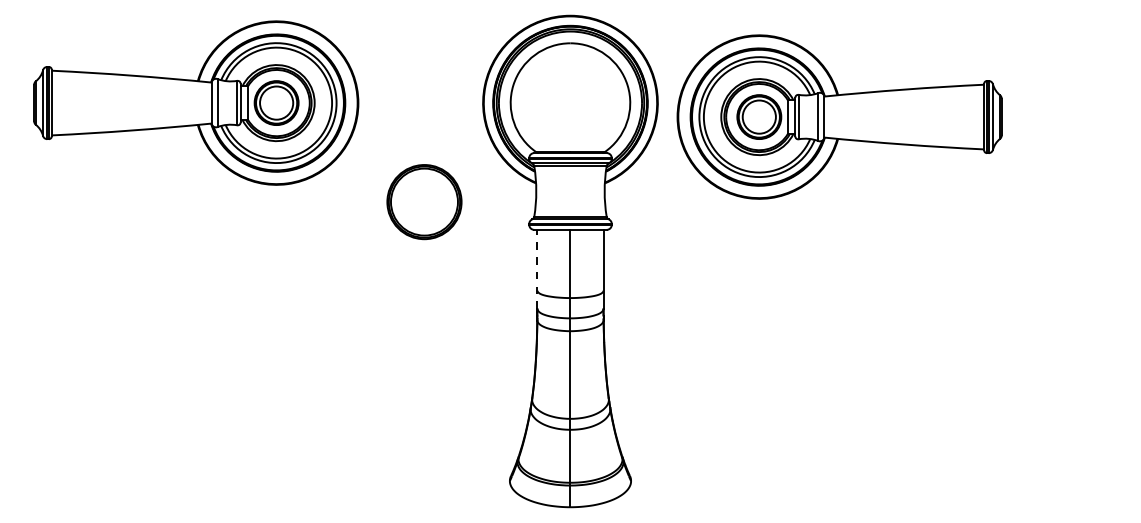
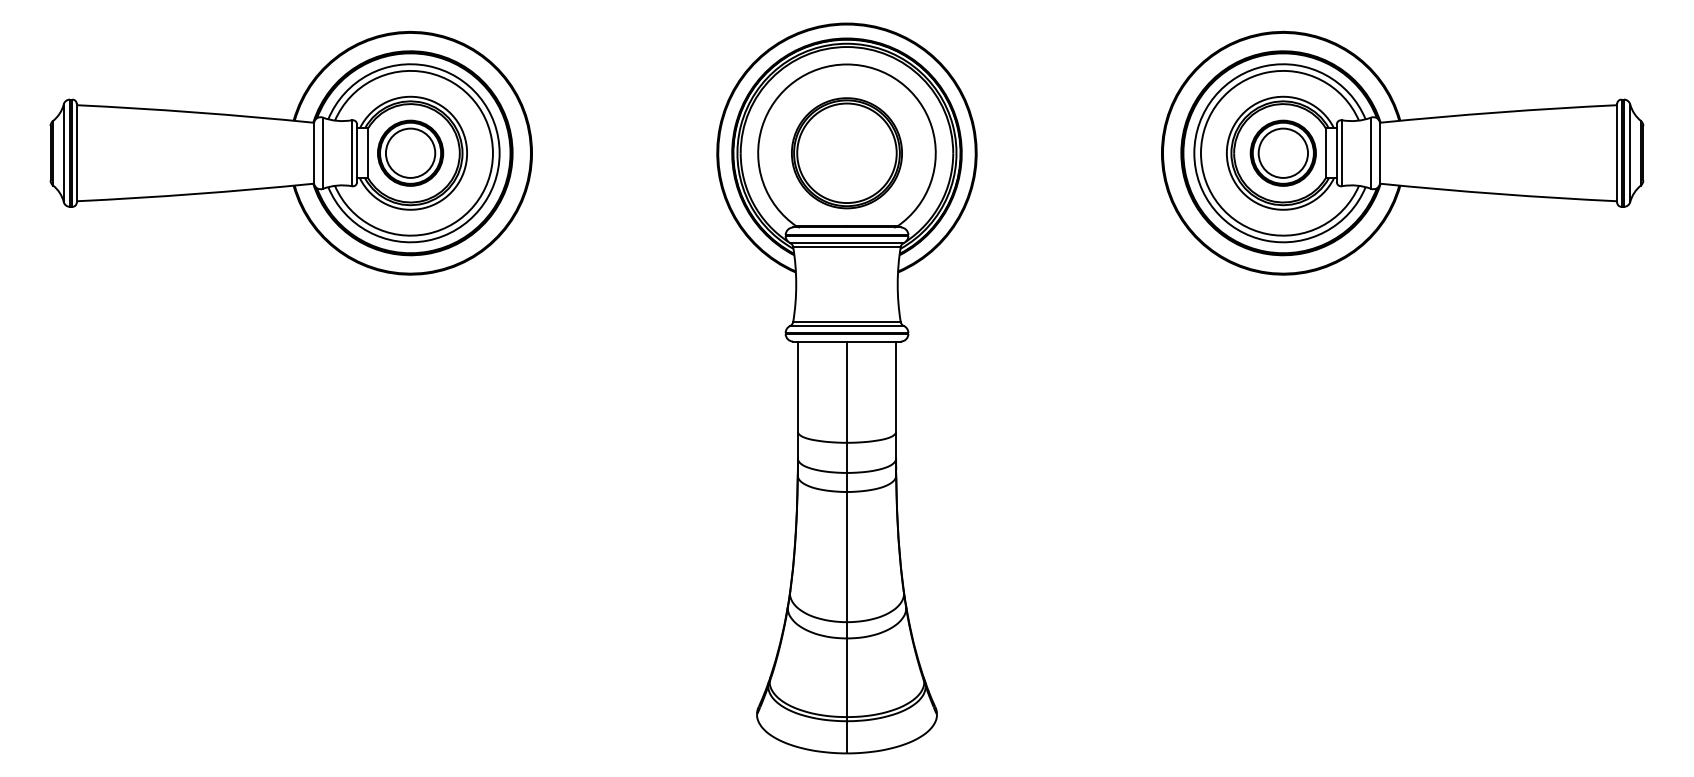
part: (839, 116) -> (1402, 152), moved
part: (424, 202) -> (847, 153), moved
line: (537, 268) -> (797, 398), dashed -> solid

